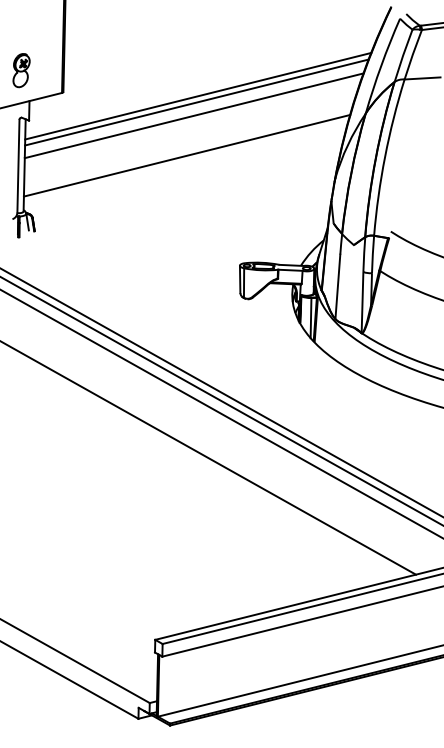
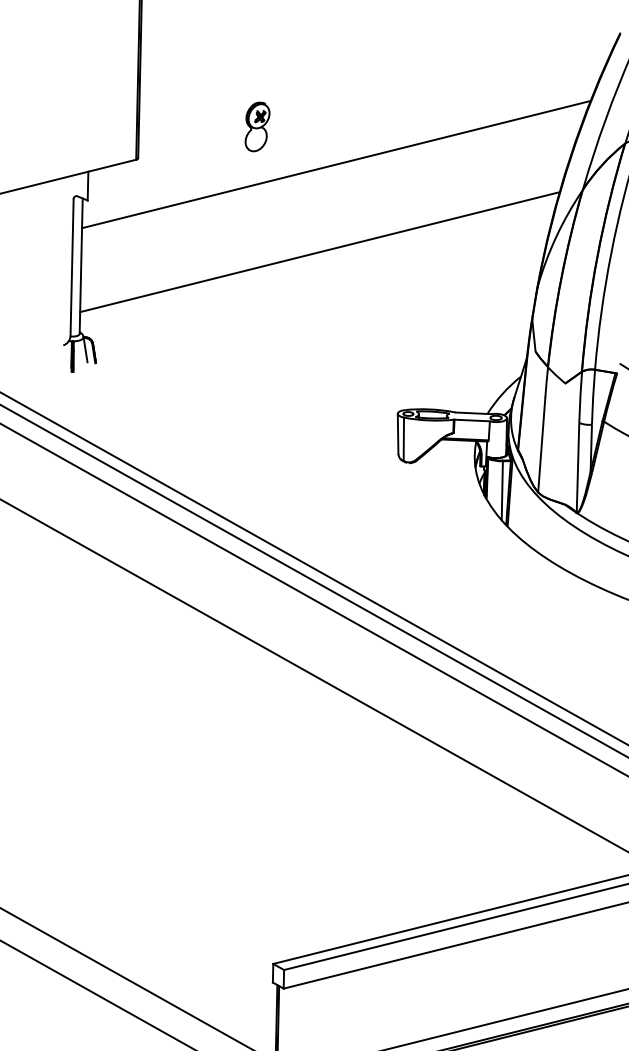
part: (21, 70) -> (257, 126), moved
line: (196, 102) -> (333, 173), removed
line: (193, 115) -> (329, 192), removed

